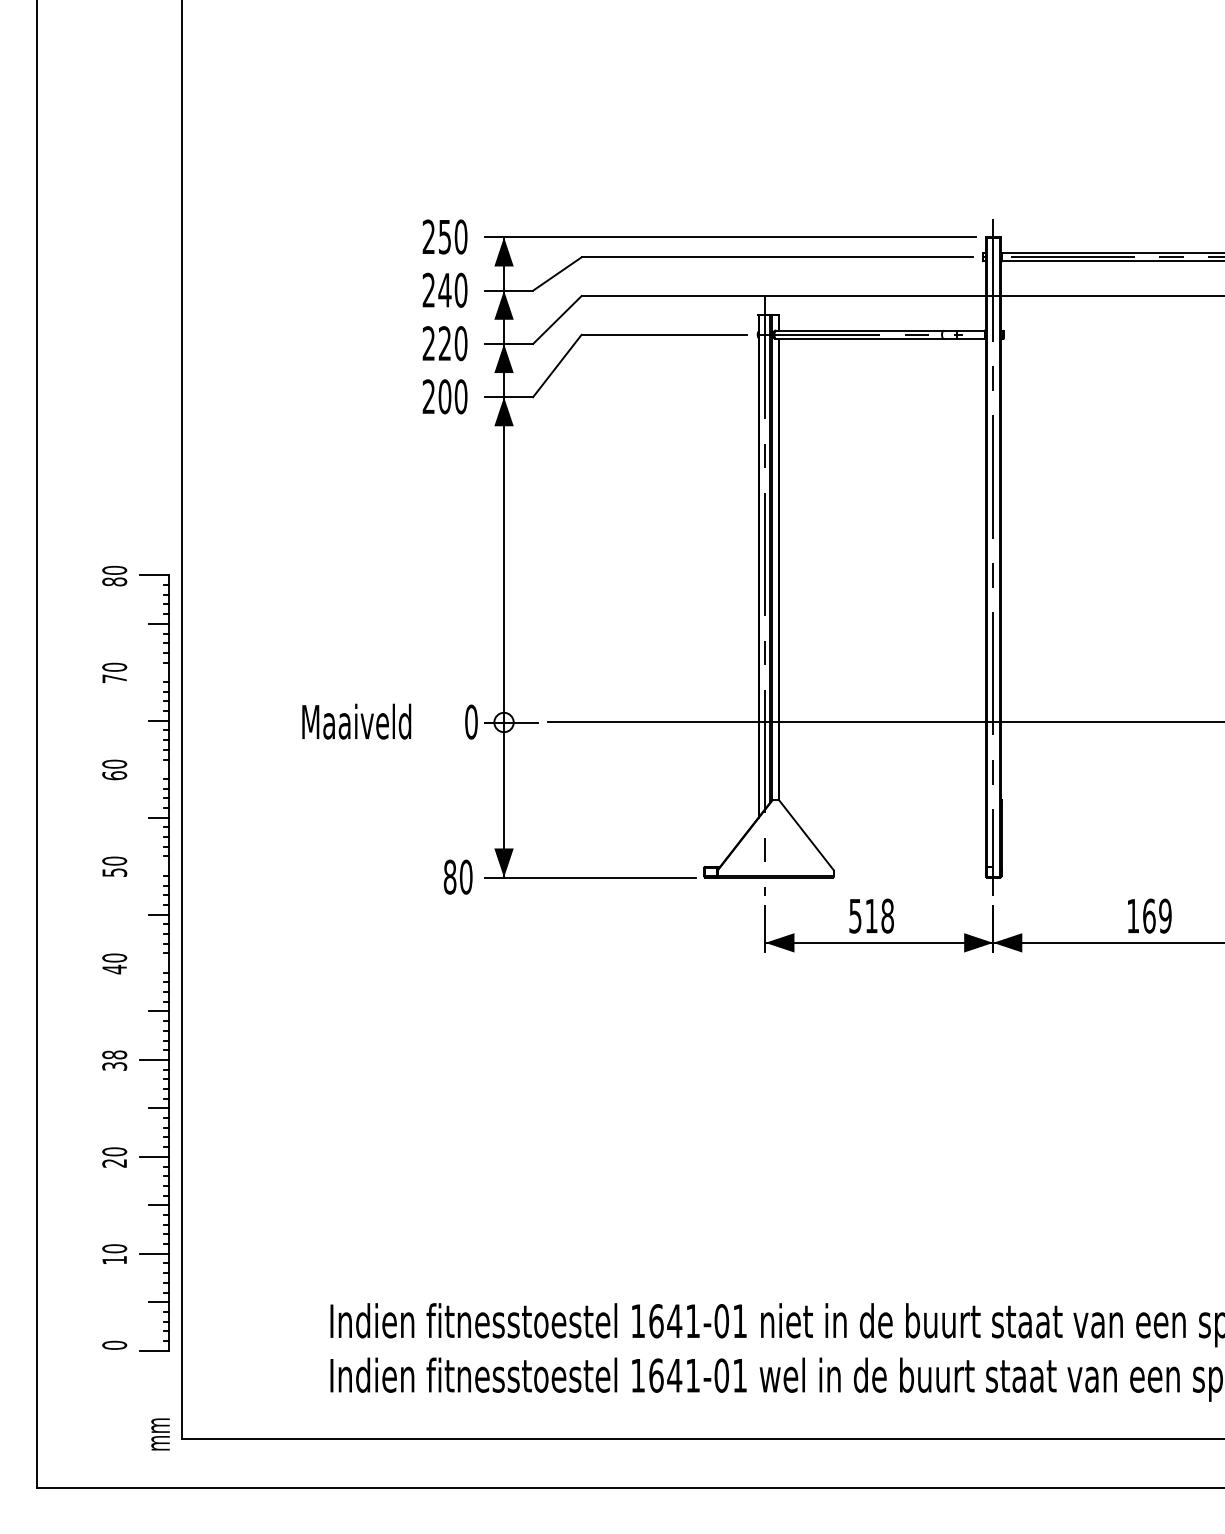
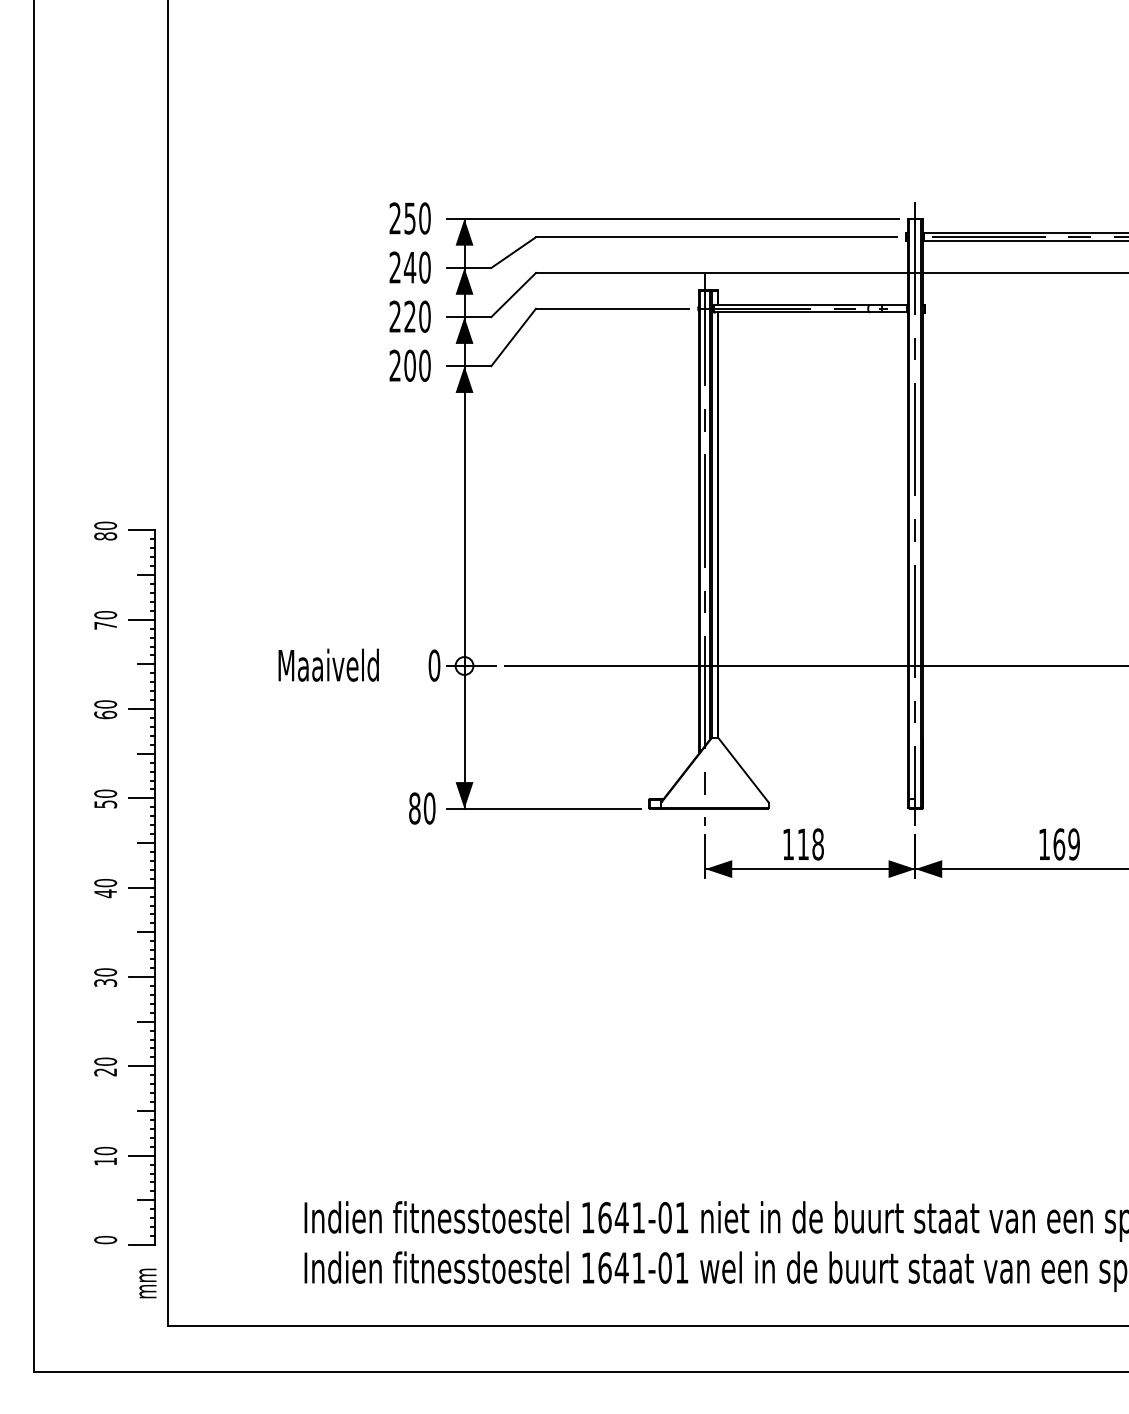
line: (153, 672) -> (141, 619), added
line: (153, 769) -> (141, 709), added
line: (153, 866) -> (141, 798), added
text: (855, 916) -> (788, 844), 518 -> 118
line: (153, 963) -> (141, 888), added
text: (114, 1054) -> (105, 971), 38 -> 30
text: (160, 1434) -> (147, 1283), moved

